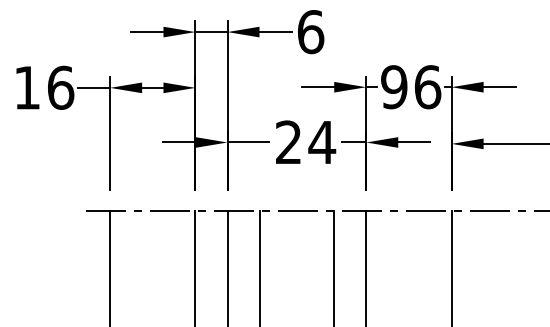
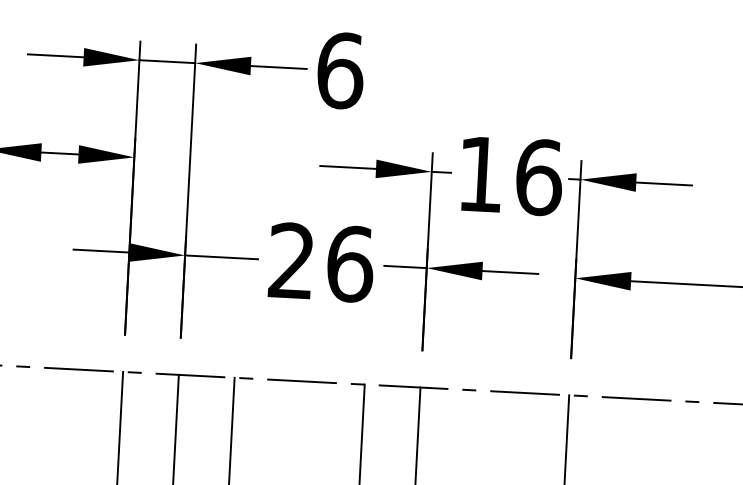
text: (394, 87) -> (481, 174), 96 -> 16
text: (322, 142) -> (350, 264), 24 -> 26

